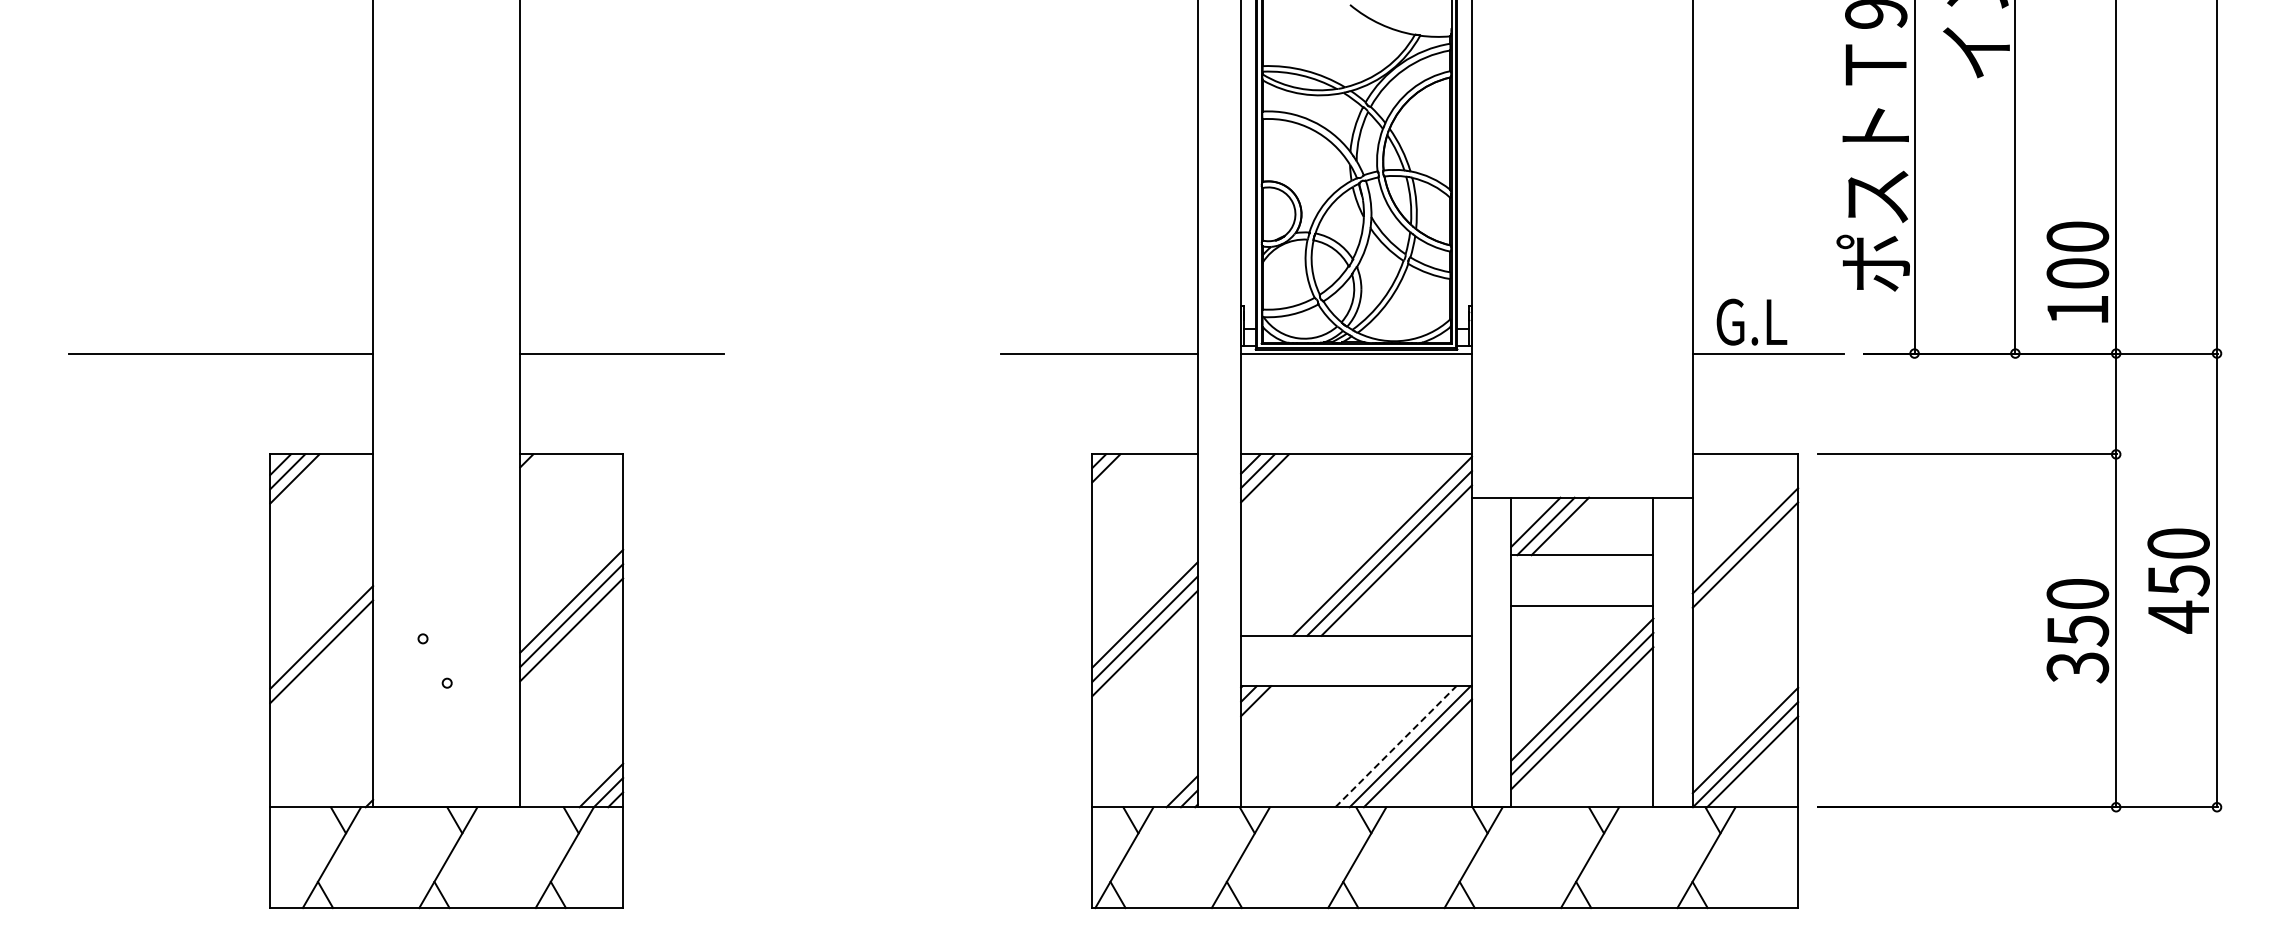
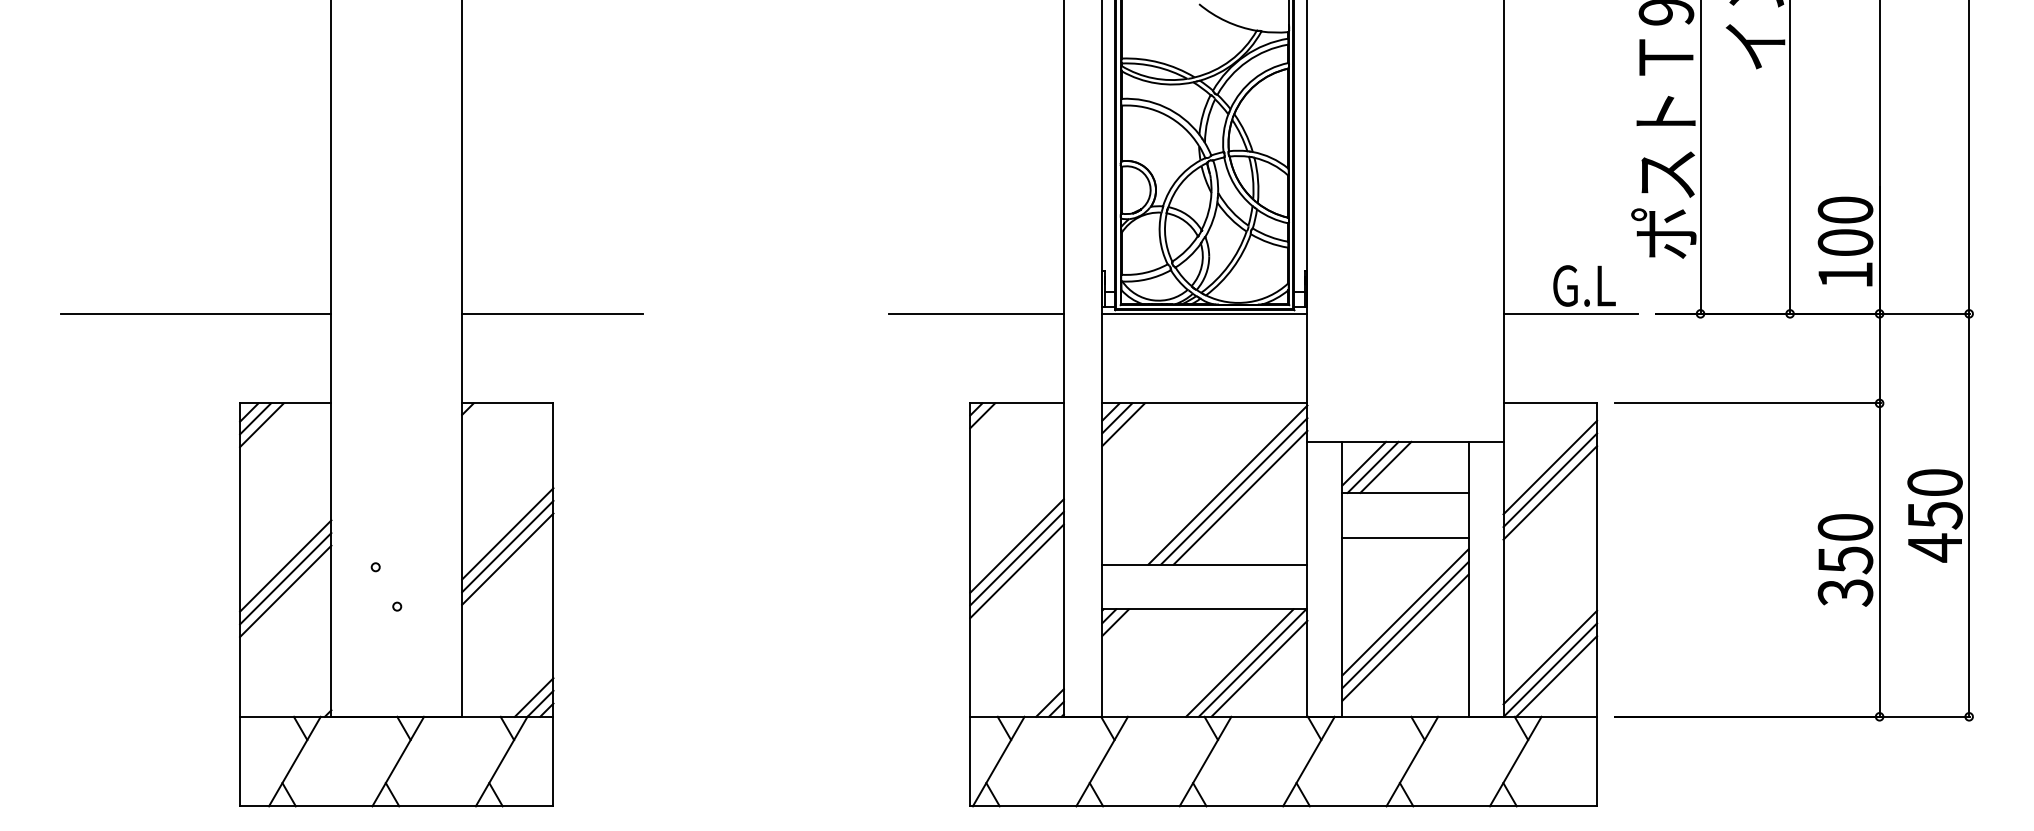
text: (1751, 321) -> (1584, 285), moved
line: (1745, 526) -> (1550, 467), added
line: (321, 665) -> (285, 590), added
line: (1395, 746) -> (1239, 662), dashed -> solid

